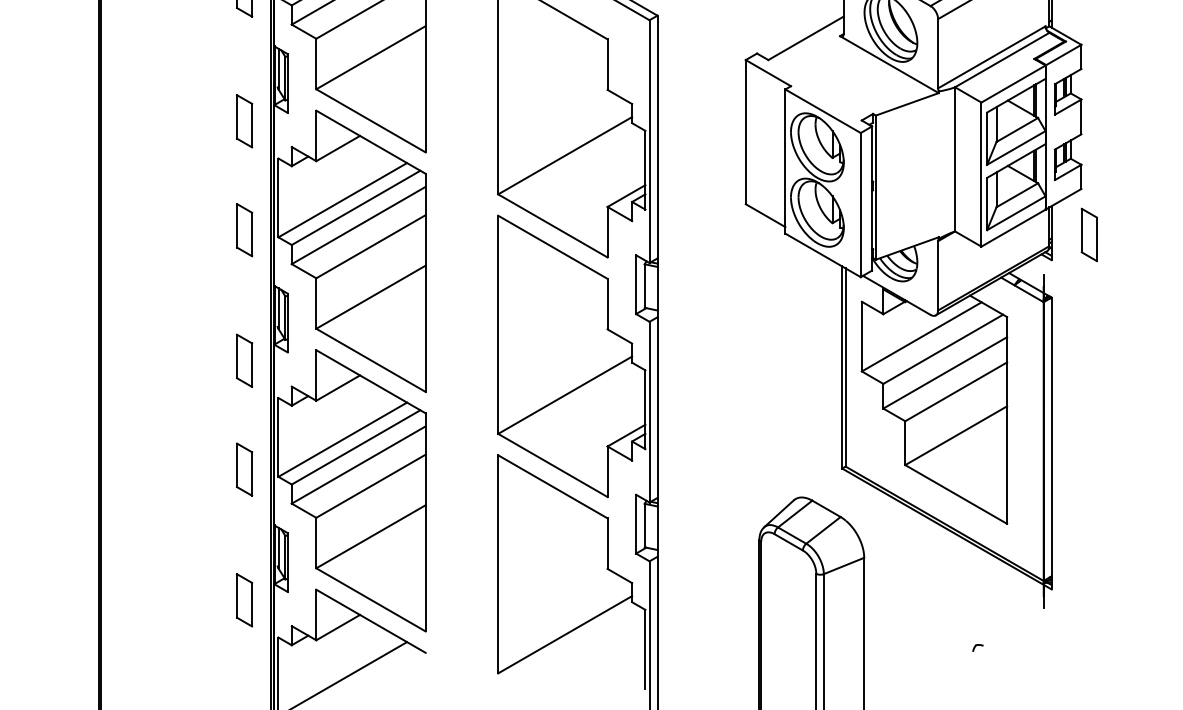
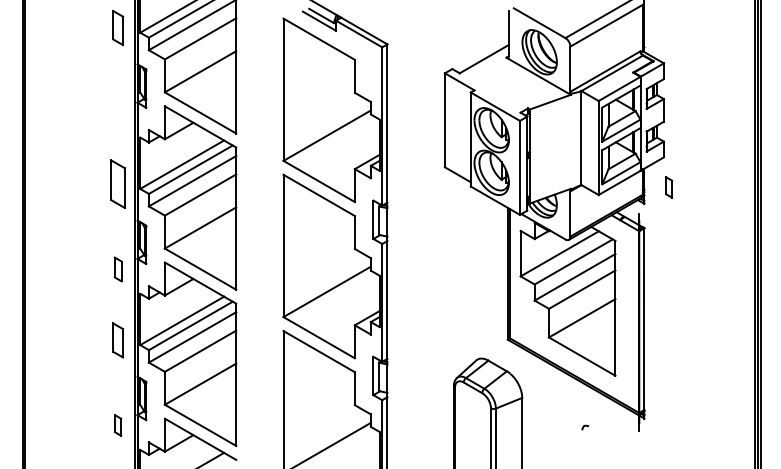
part: (245, 121) -> (118, 113), removed
part: (245, 230) -> (118, 184), size x1.4
part: (1088, 235) -> (668, 187), size x0.6
part: (245, 360) -> (118, 269), size x0.7
part: (245, 600) -> (118, 425), size x0.6
part: (978, 647) -> (585, 427), moved

